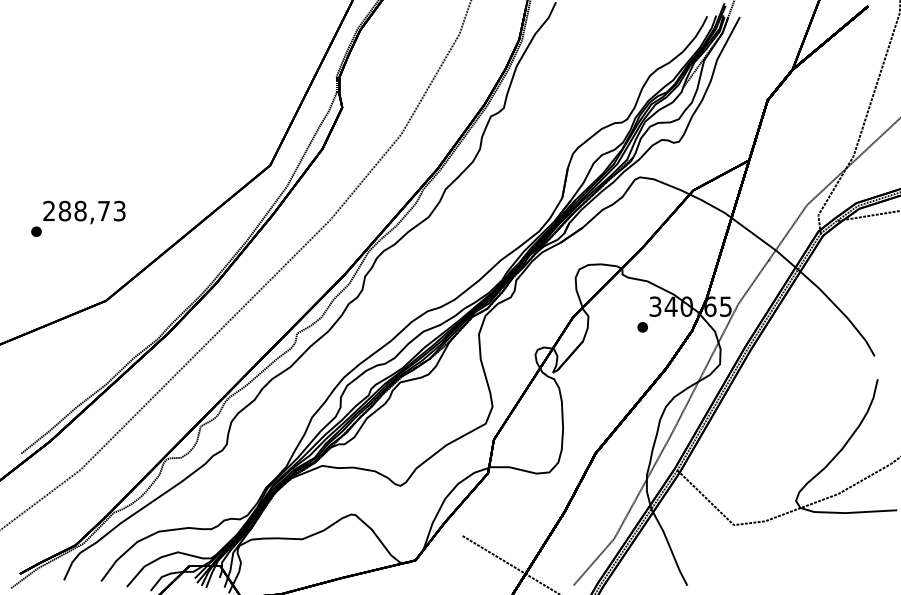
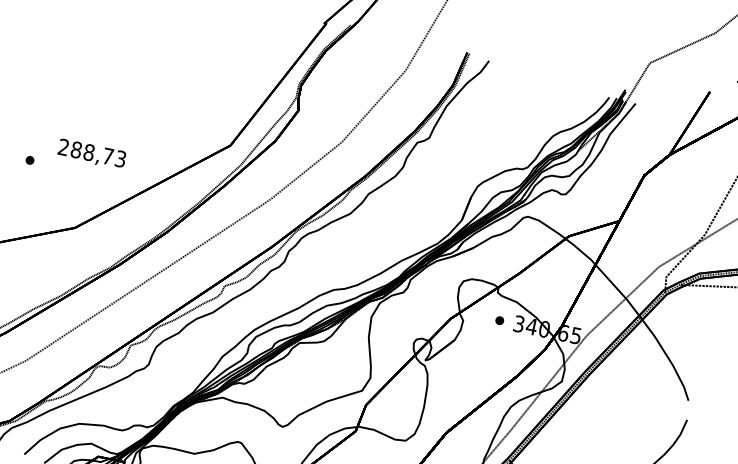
text: (84, 212) -> (92, 154), moved
part: (642, 327) -> (499, 320), moved

